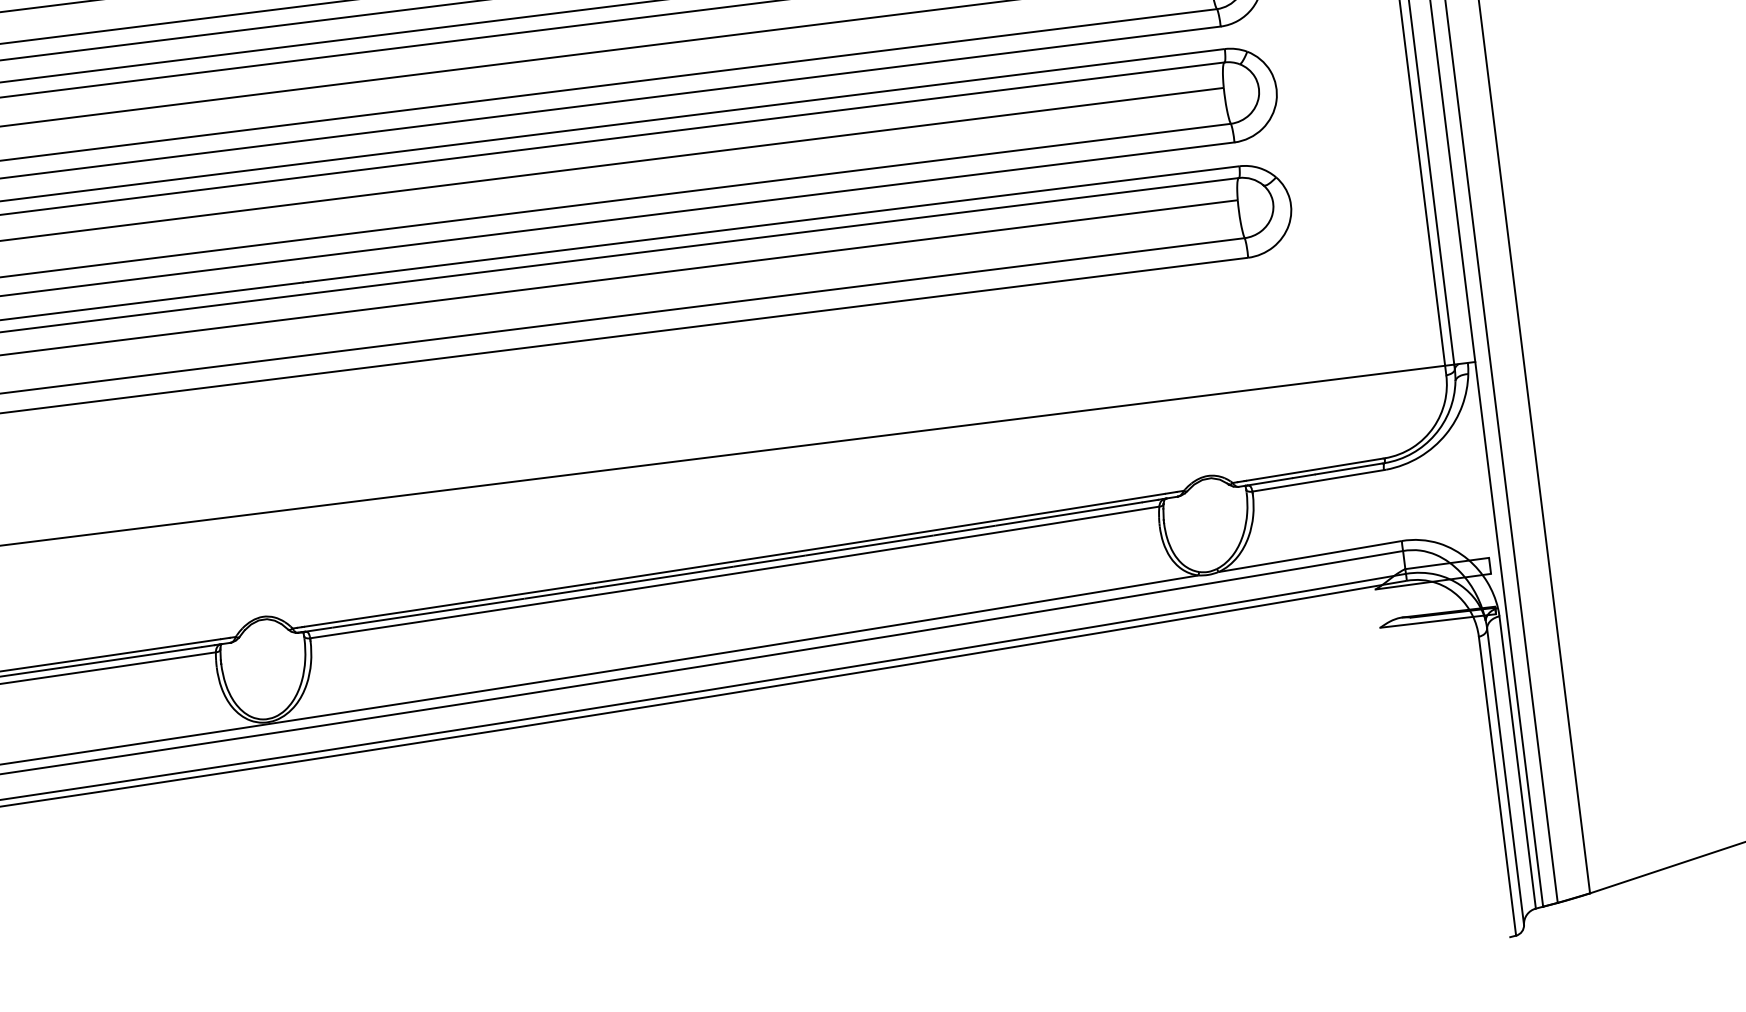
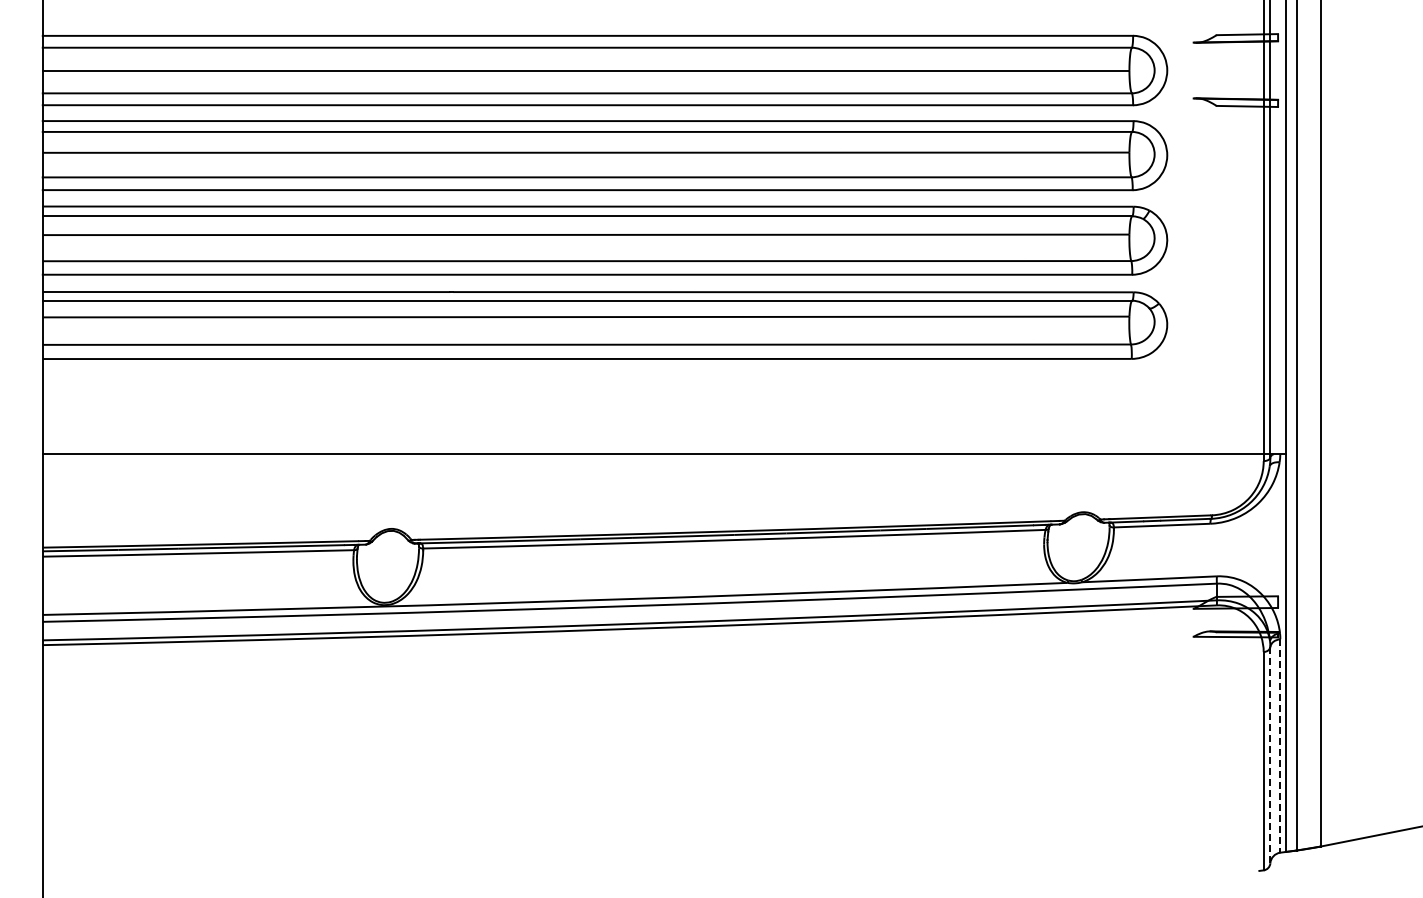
line: (1517, 761) -> (1280, 745), solid -> dashed
line: (1505, 777) -> (1270, 755), solid -> dashed

